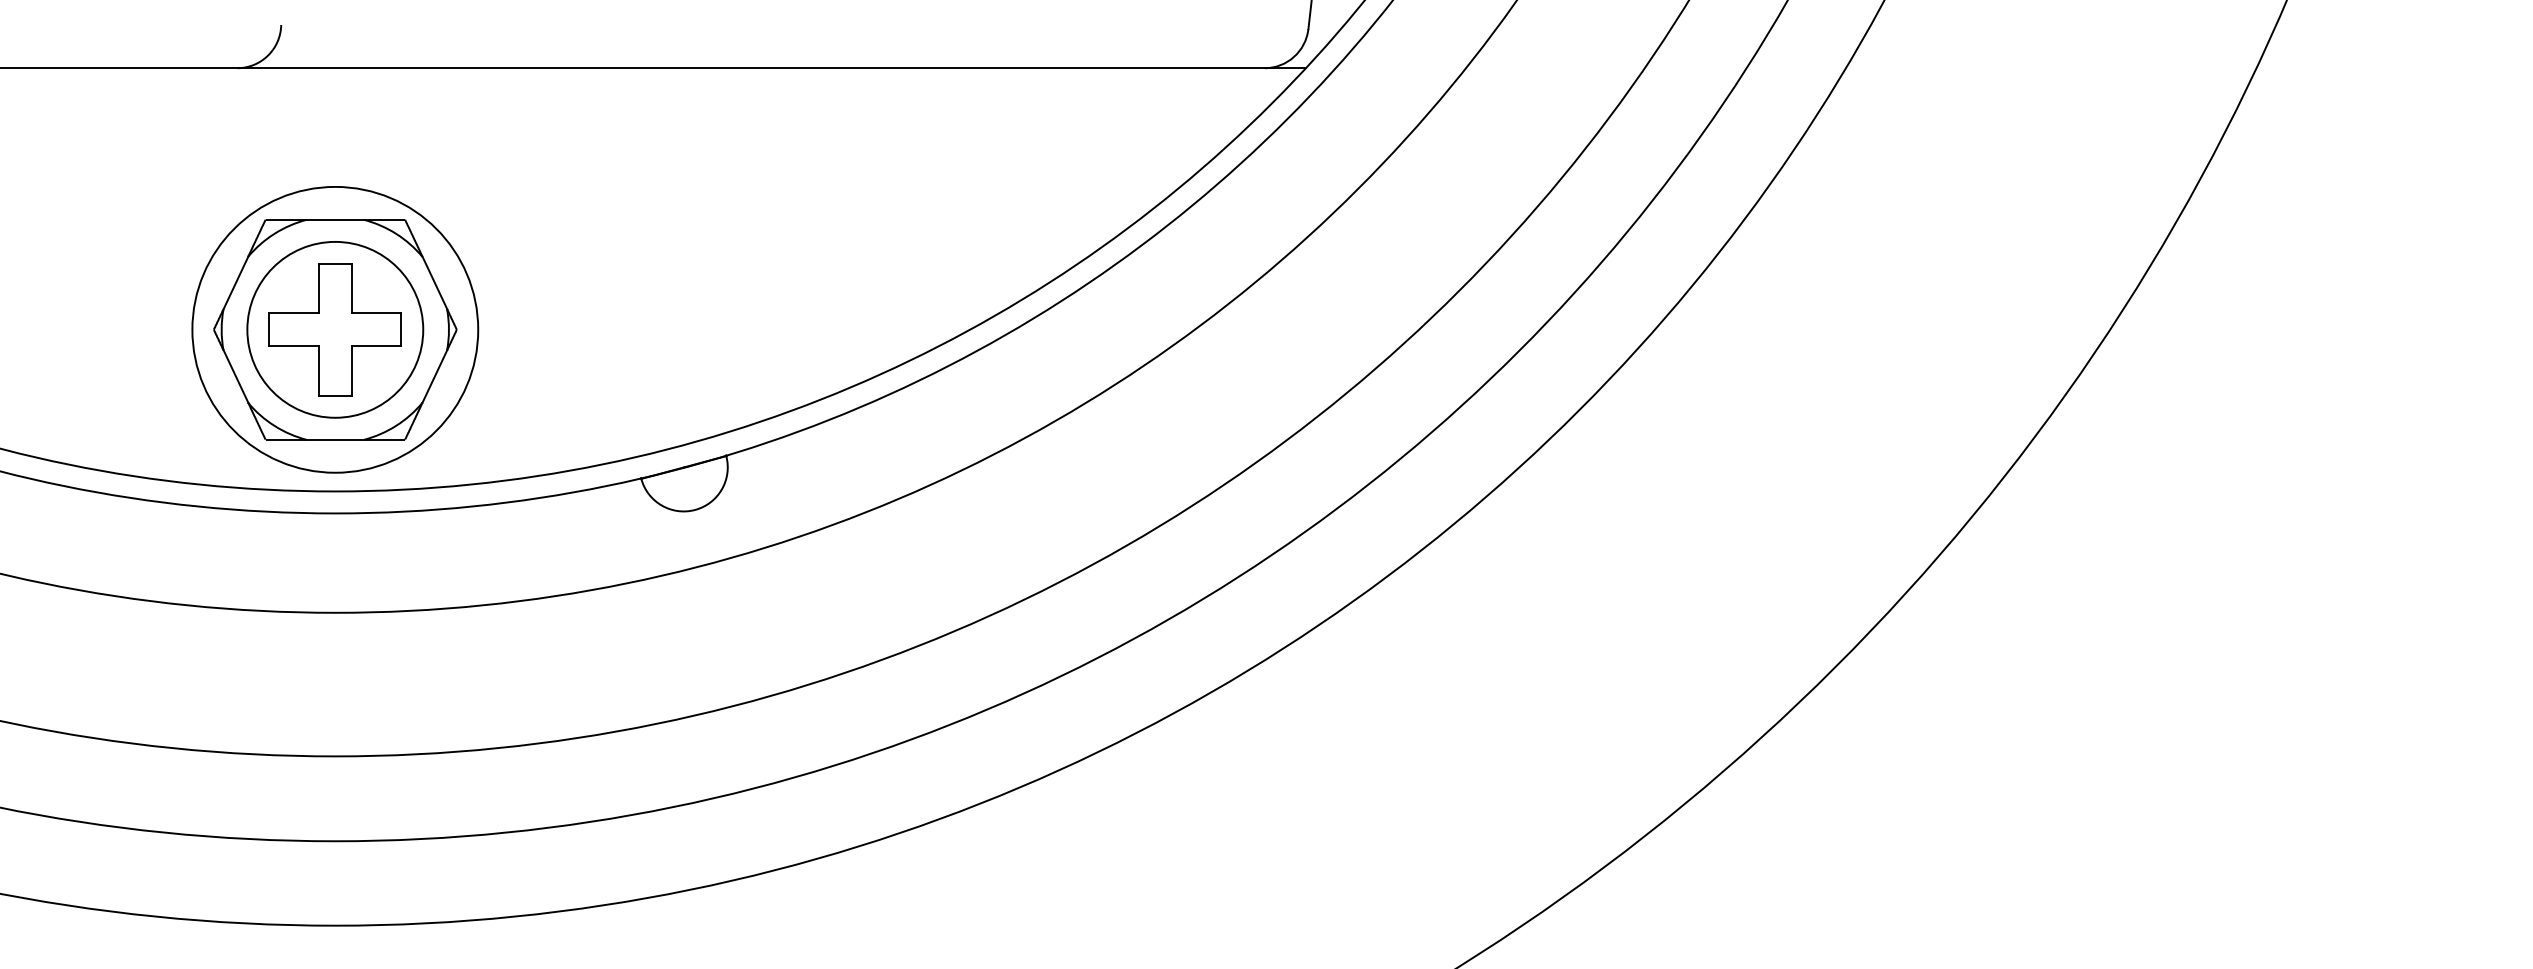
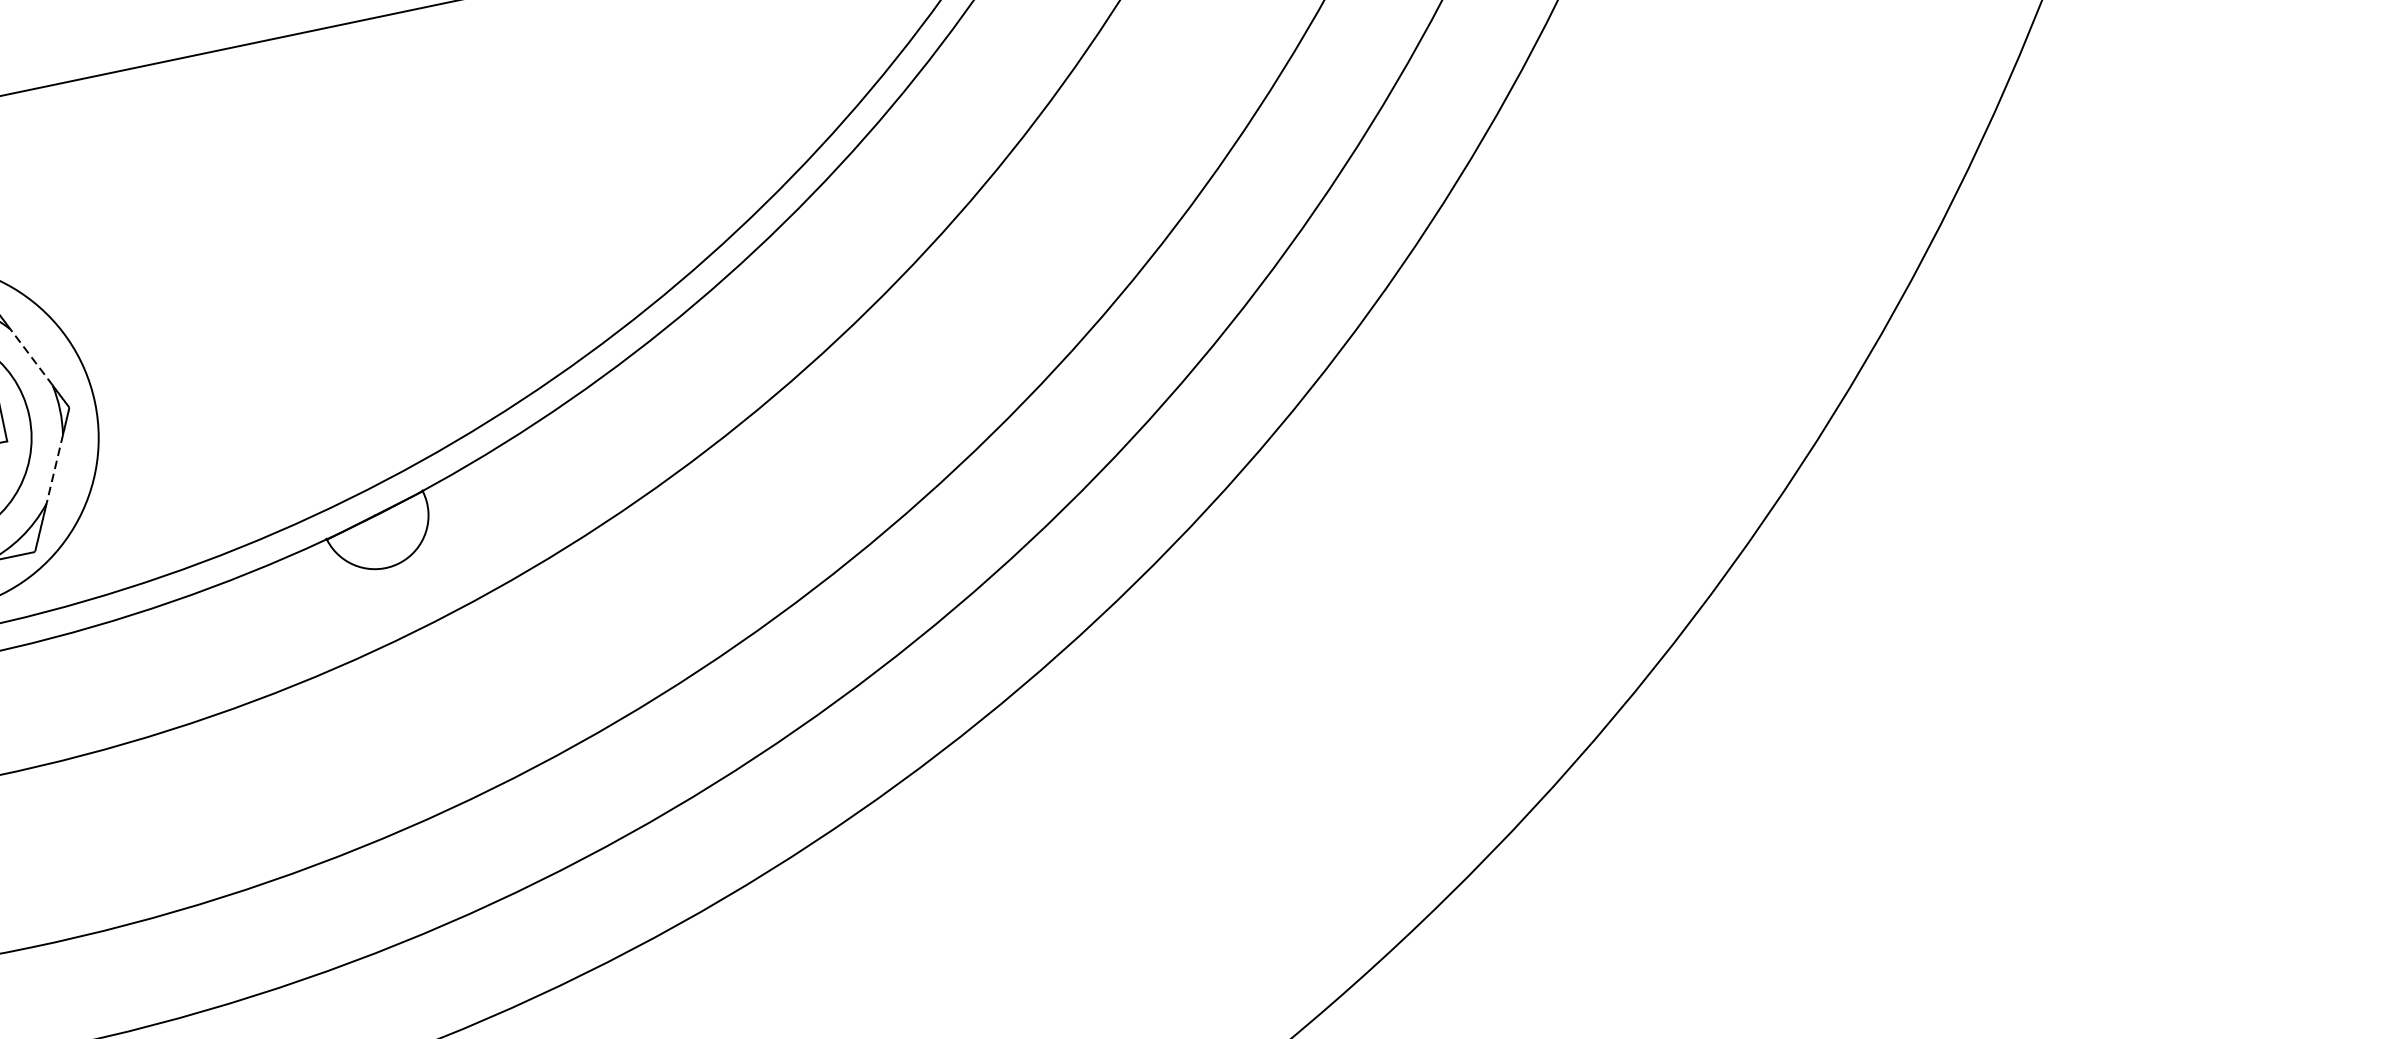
line: (434, 283) -> (31, 357), solid -> dashed
line: (434, 376) -> (54, 469), solid -> dashed

